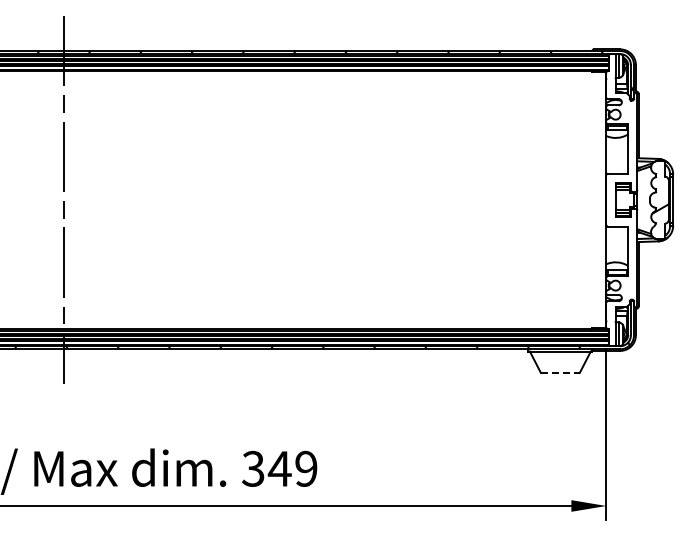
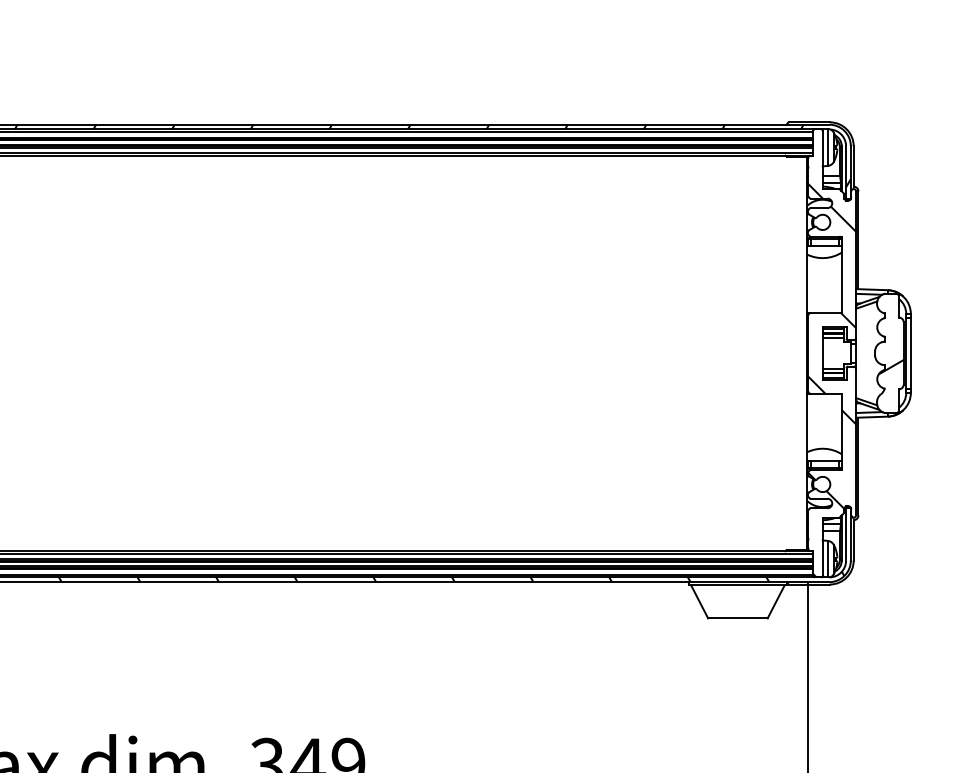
hatch: (621, 217) -> (831, 380), added
line: (560, 372) -> (738, 617), dashed -> solid

